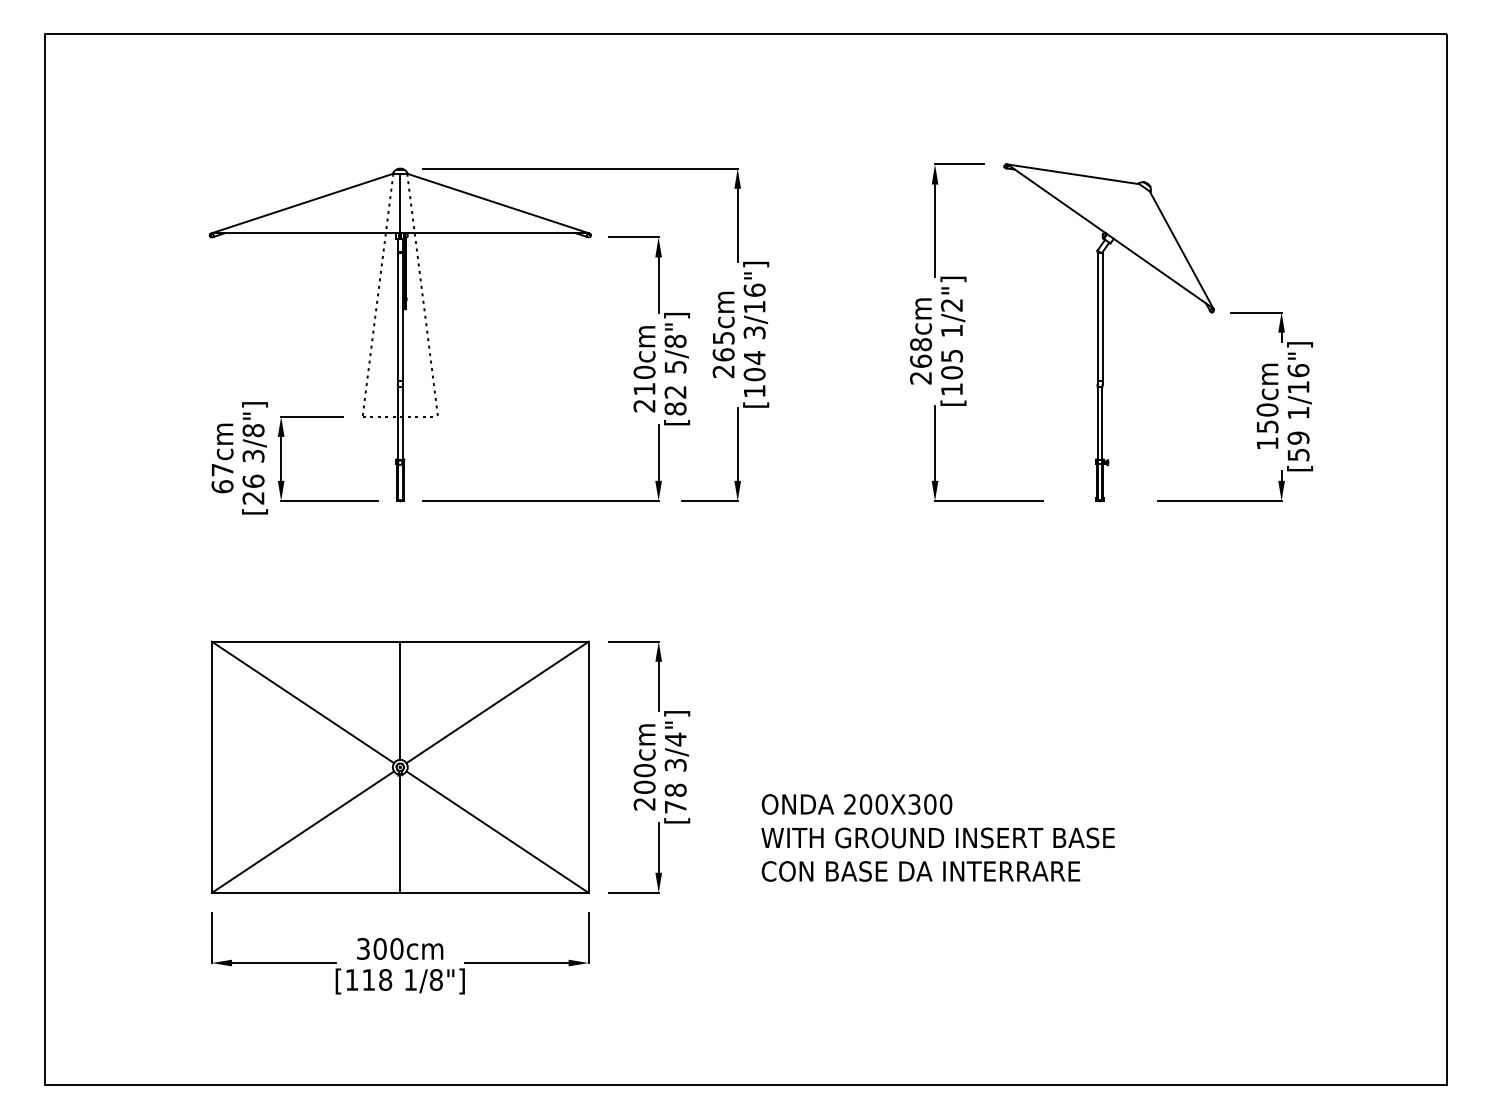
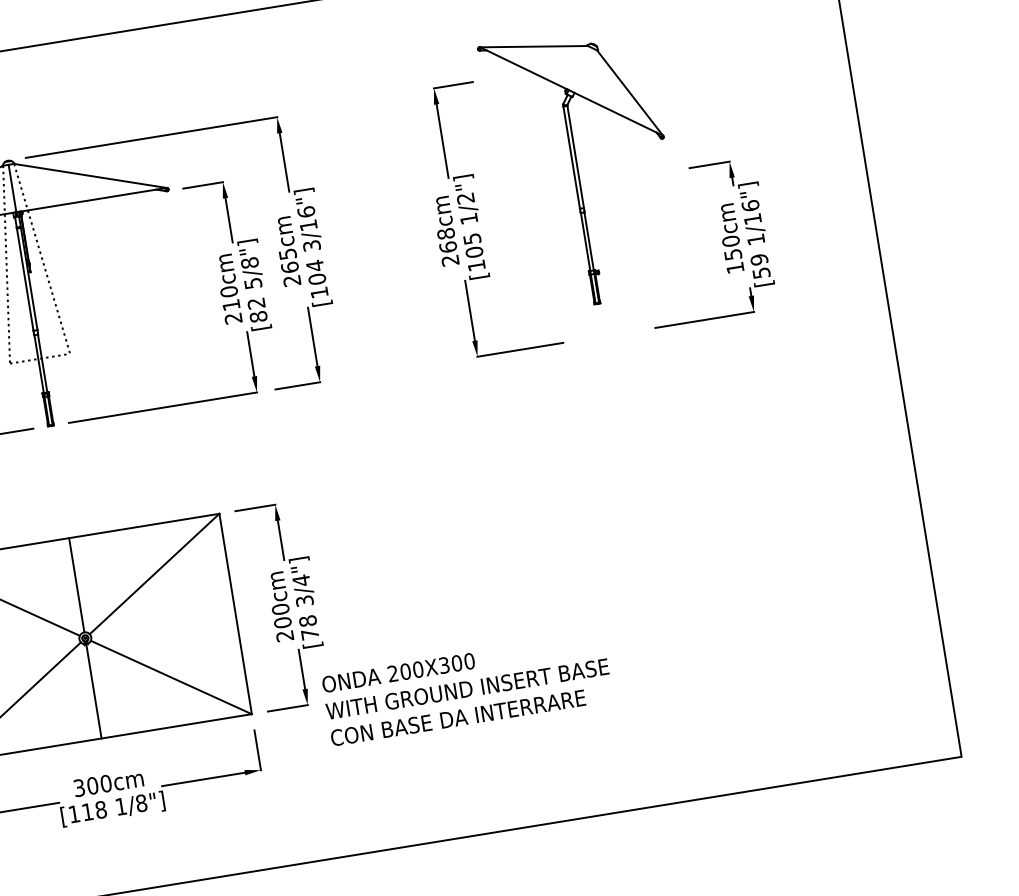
part: (1108, 332) -> (582, 168), moved
text: (937, 837) -> (466, 688), moved

